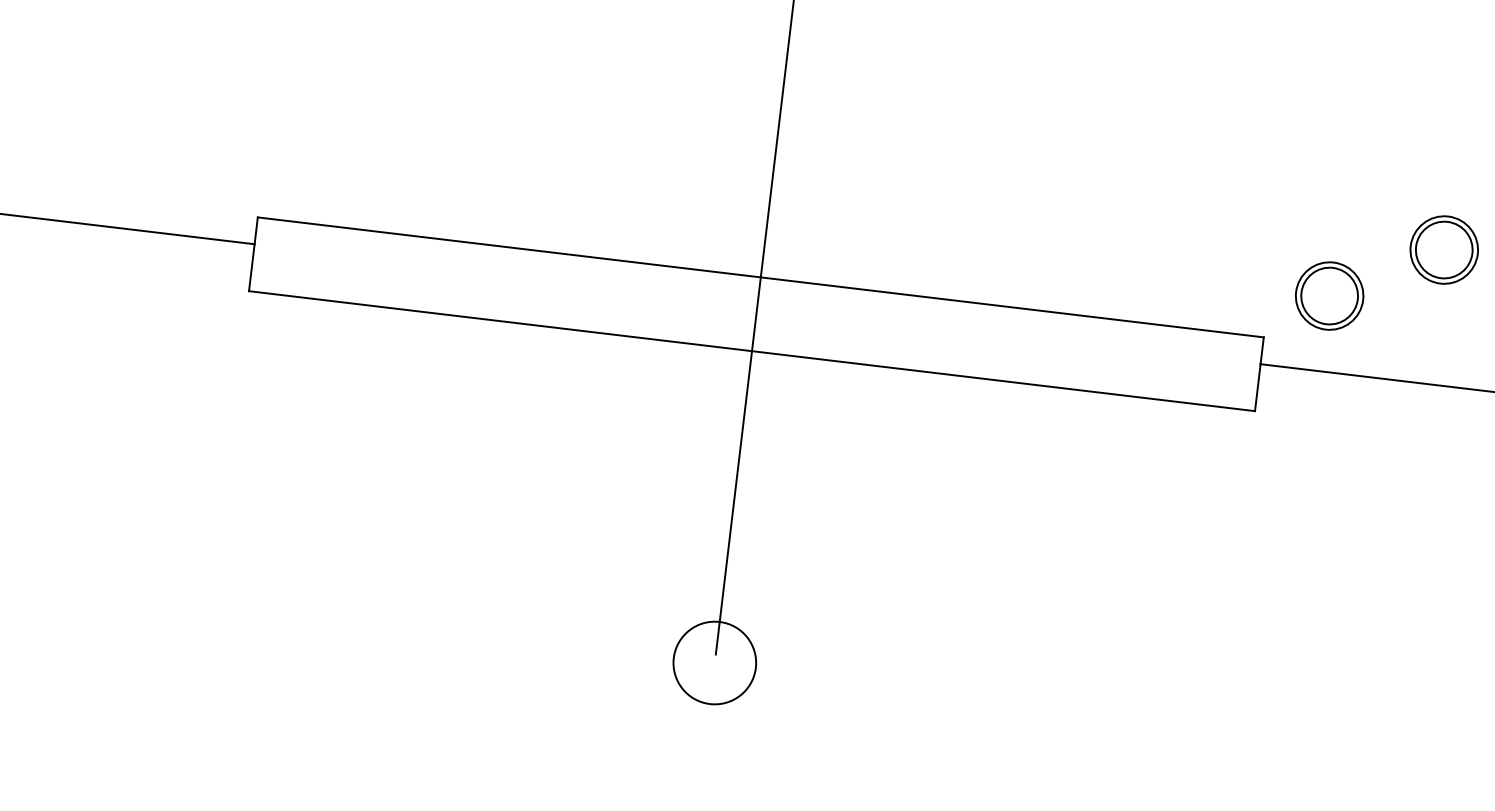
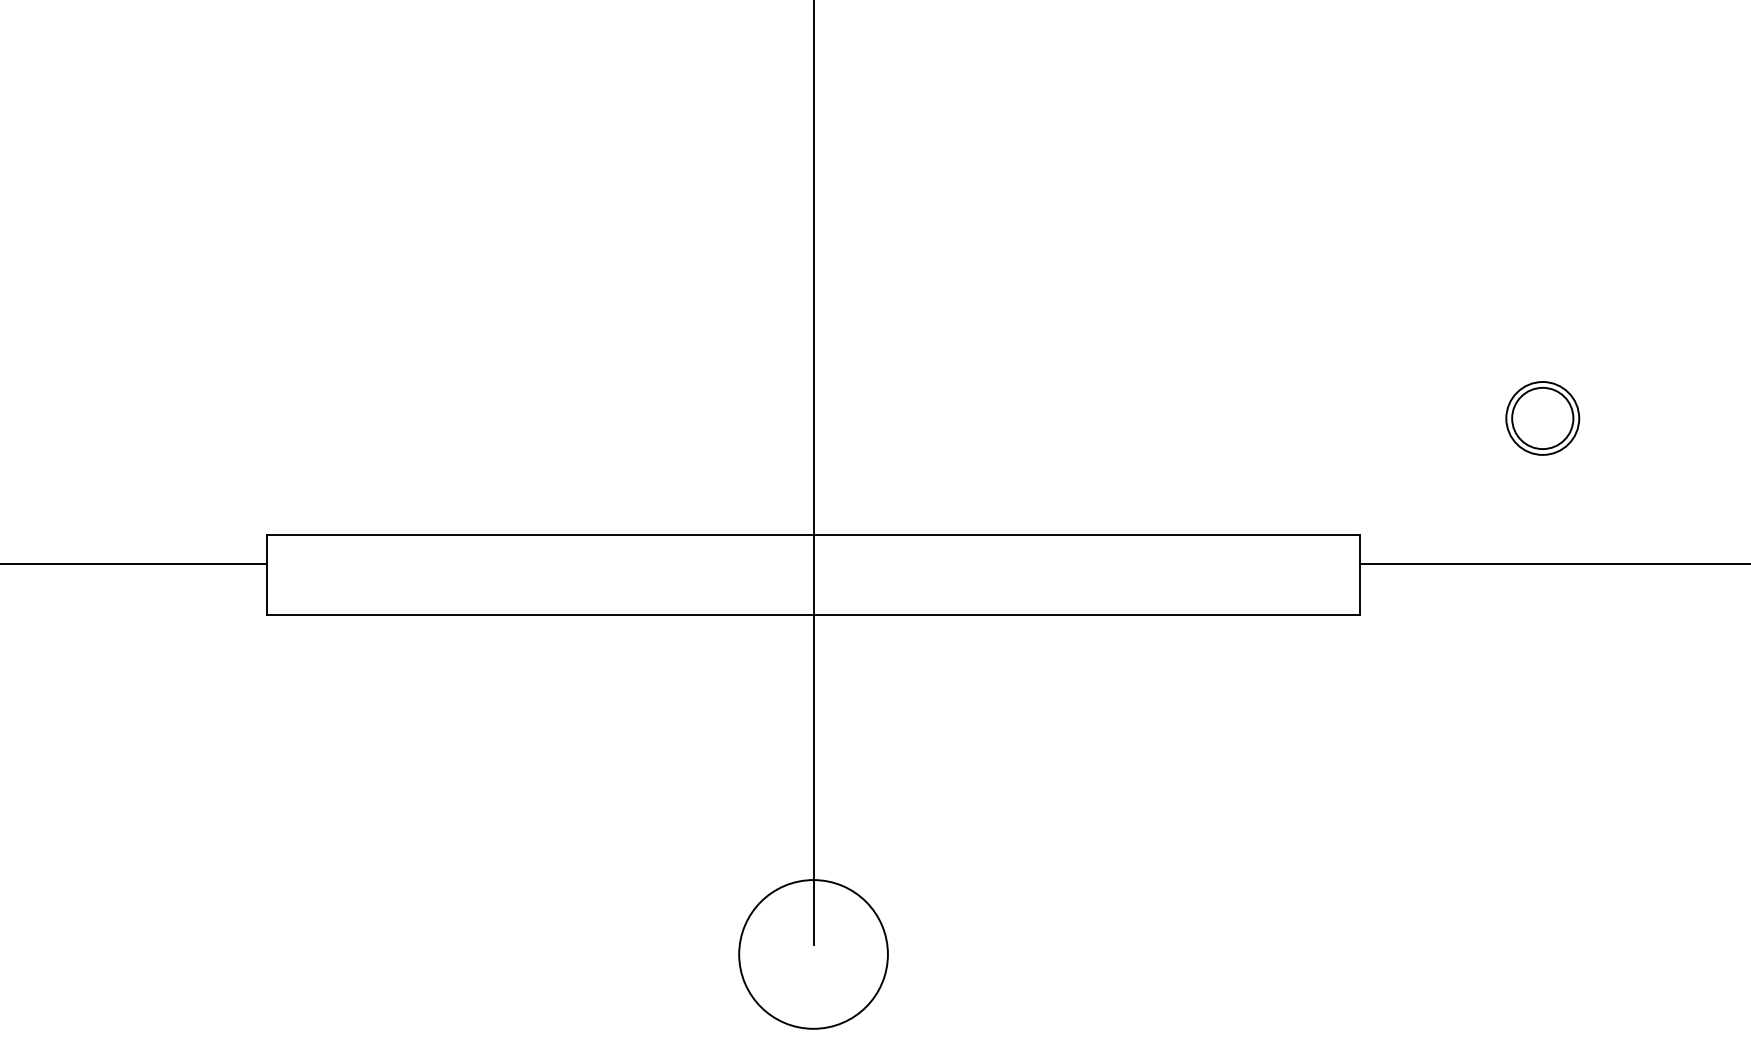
part: (1329, 296) -> (1425, 482), removed
circle: (714, 663) -> (813, 954), size x1.67

